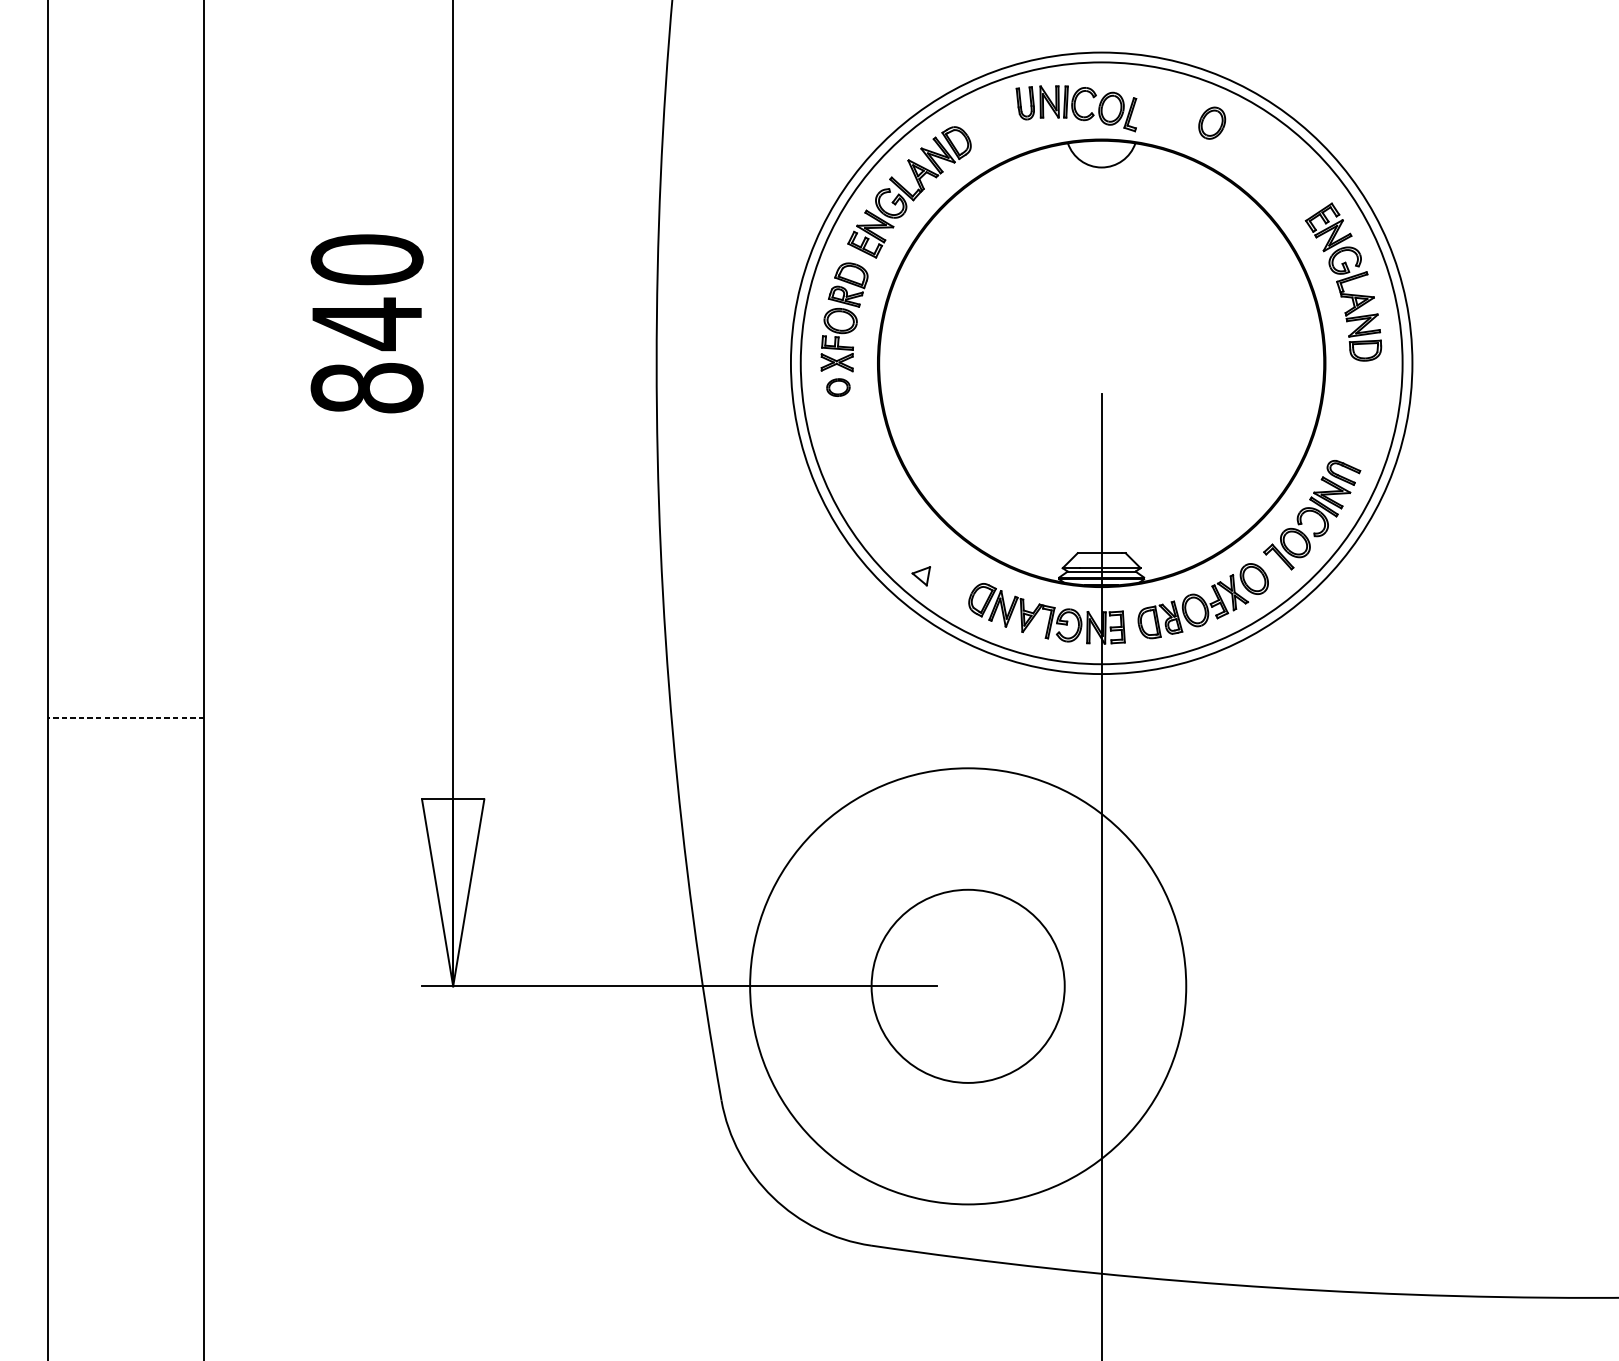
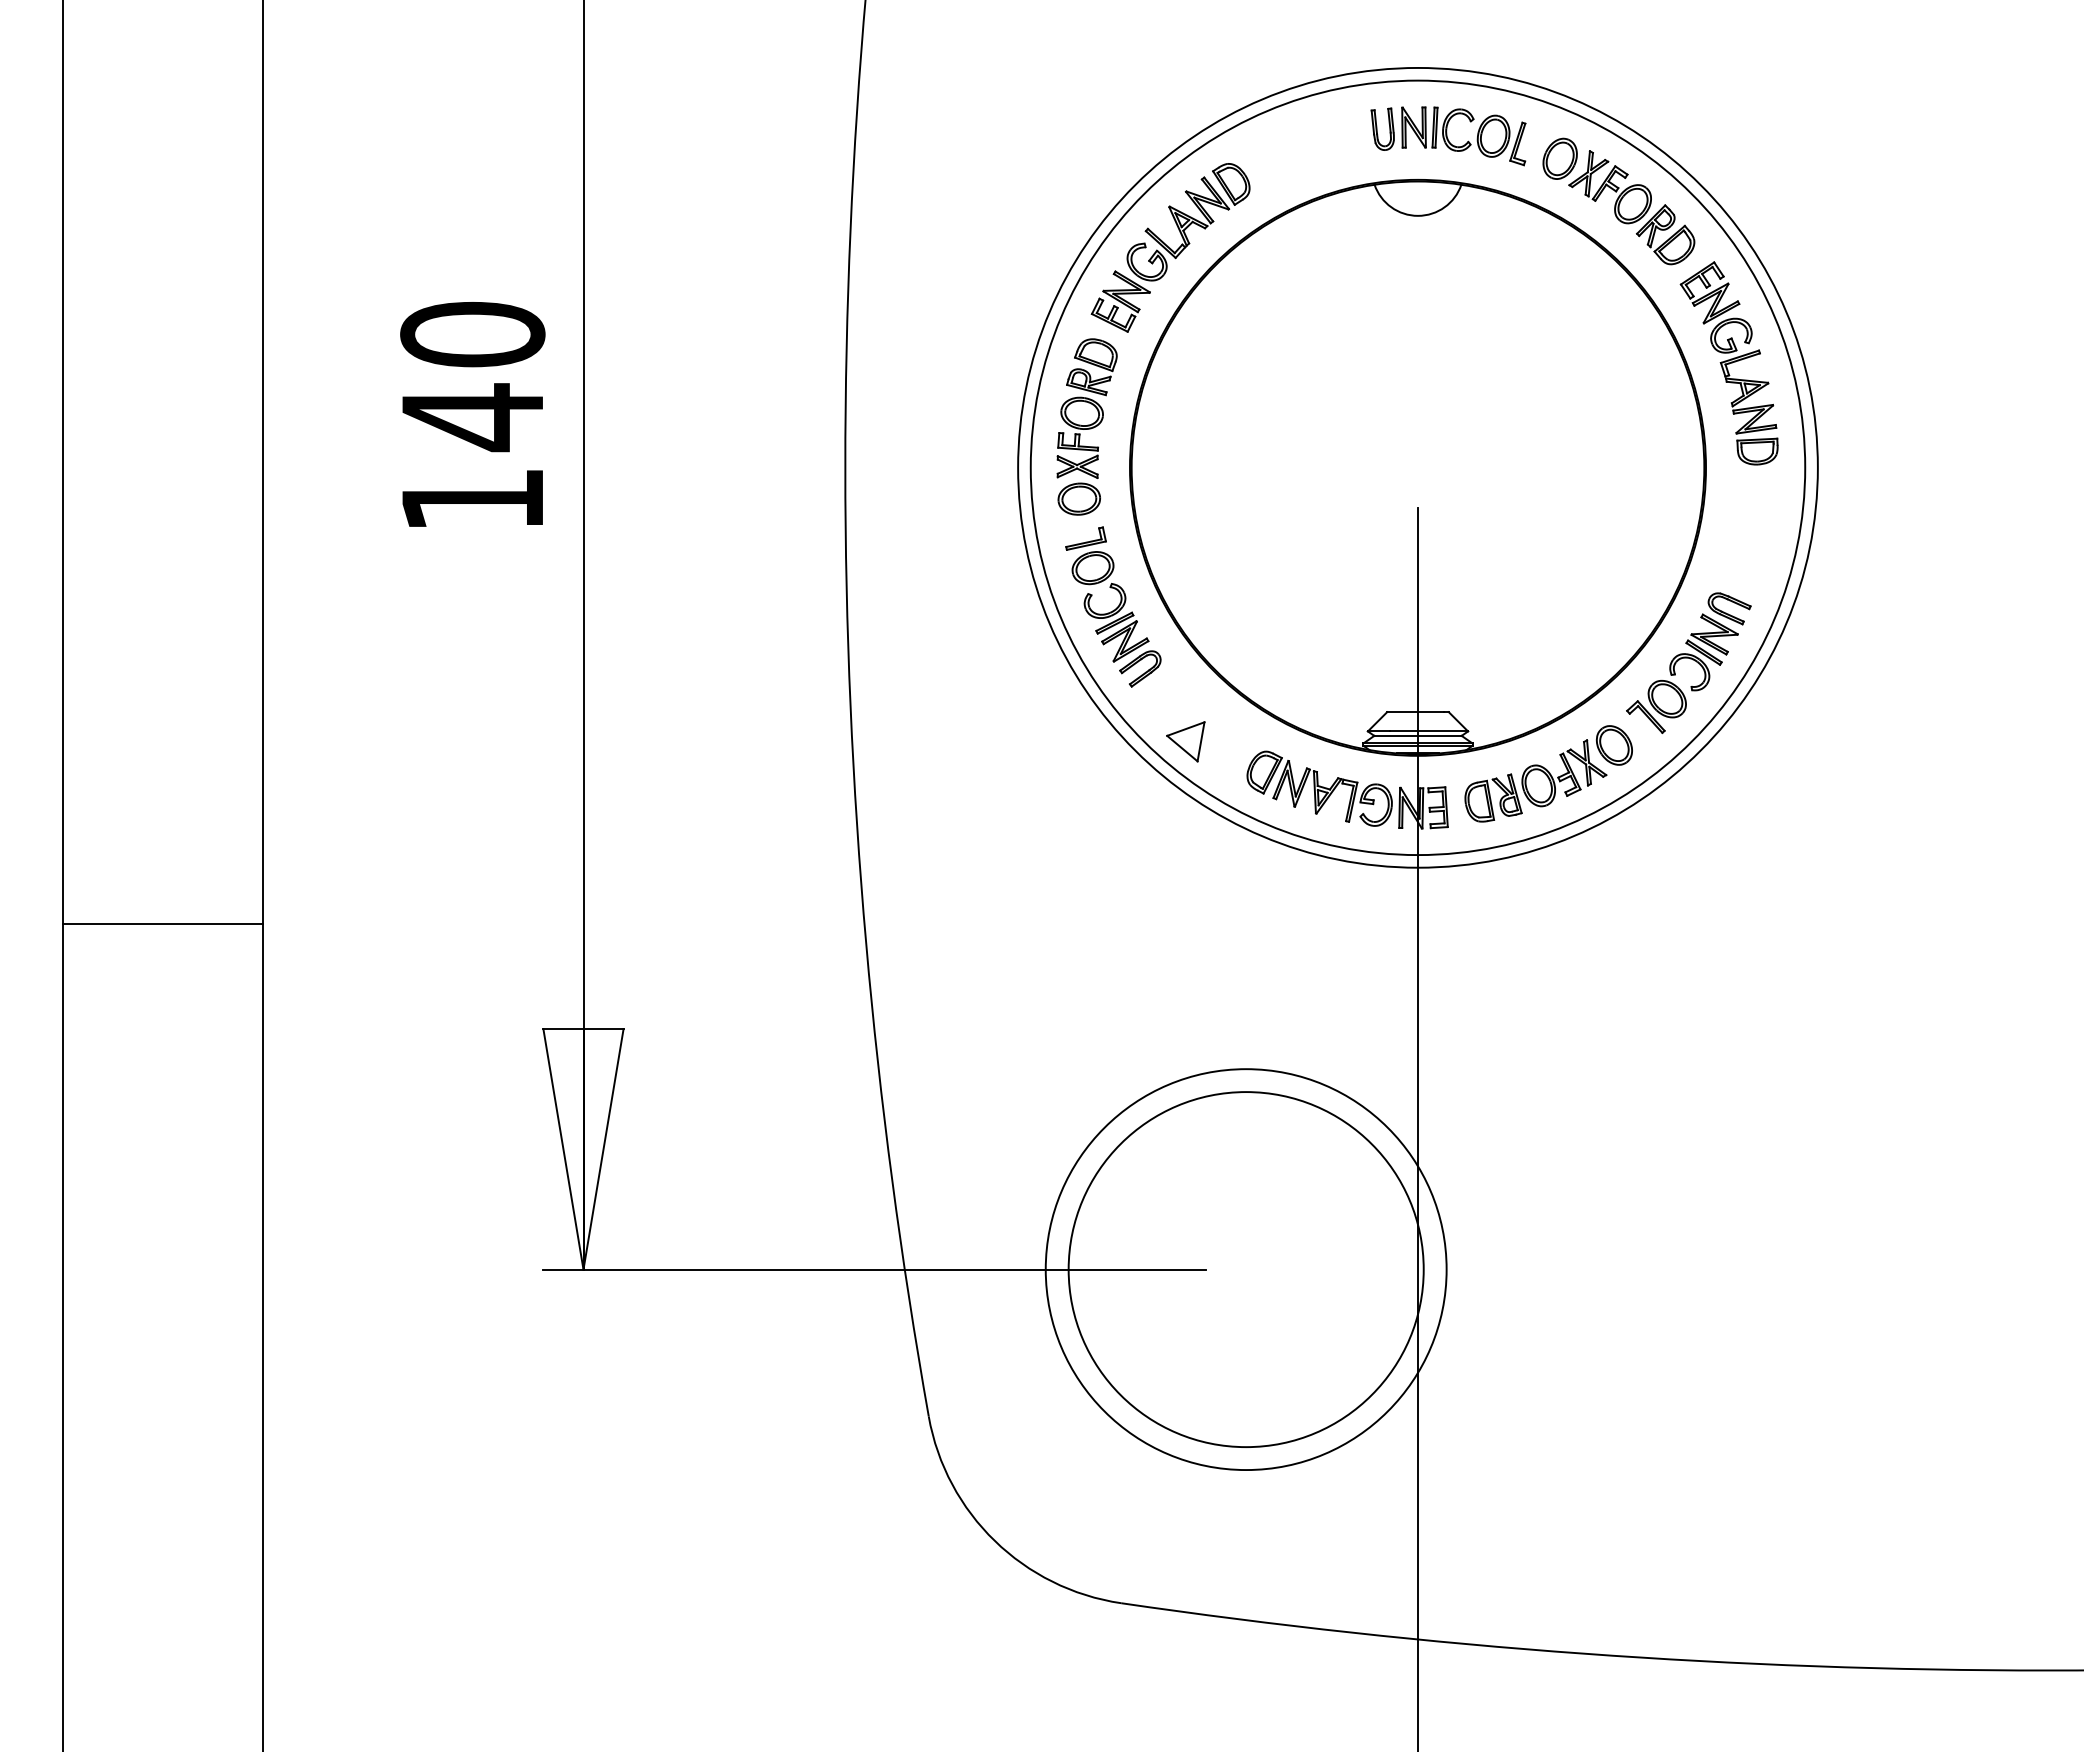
part: (1076, 108) -> (1448, 136), moved
part: (1267, 161) -> (1631, 207), added
text: (366, 387) -> (472, 499), 840 -> 140
part: (837, 387) -> (1078, 498), size x1.43
part: (865, 471) -> (1113, 606), added
part: (921, 575) -> (1185, 741), size x1.67
line: (126, 718) -> (162, 924), dashed -> solid
circle: (967, 986) -> (1245, 1269), size x0.71
circle: (967, 986) -> (1245, 1269), size x1.43

